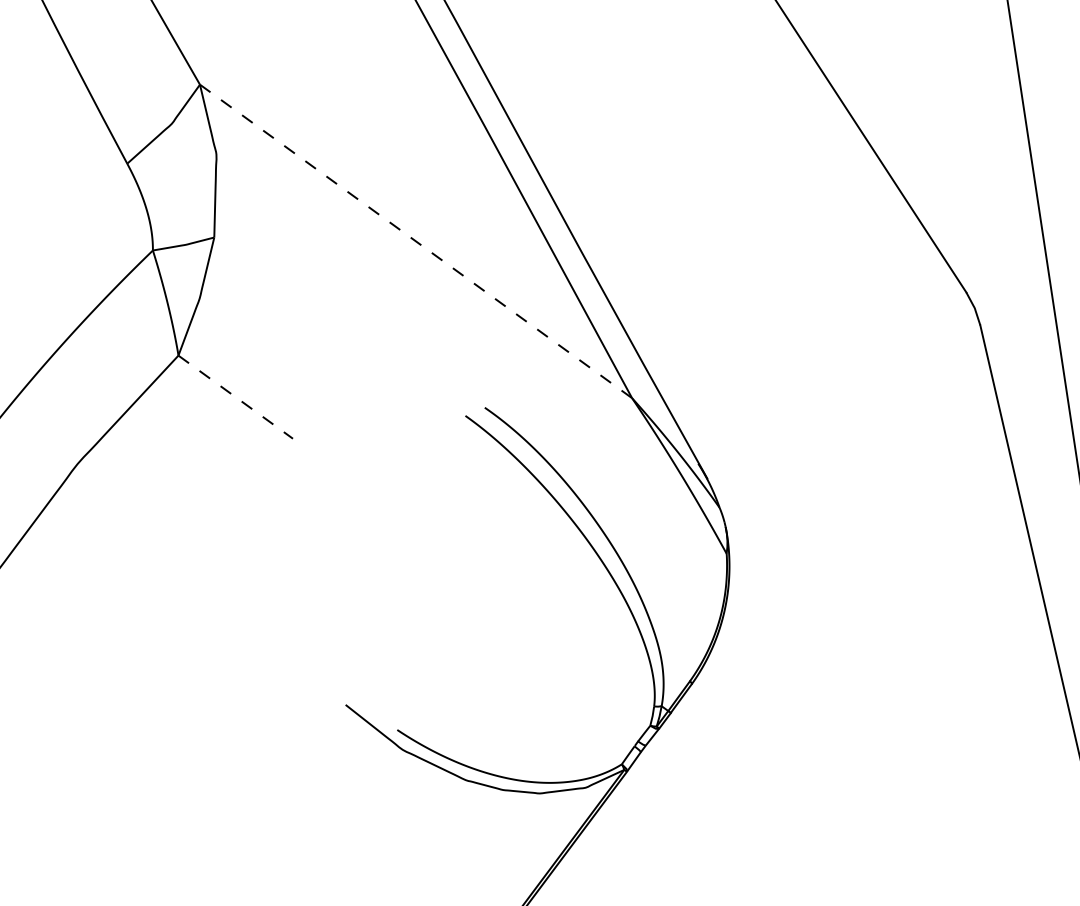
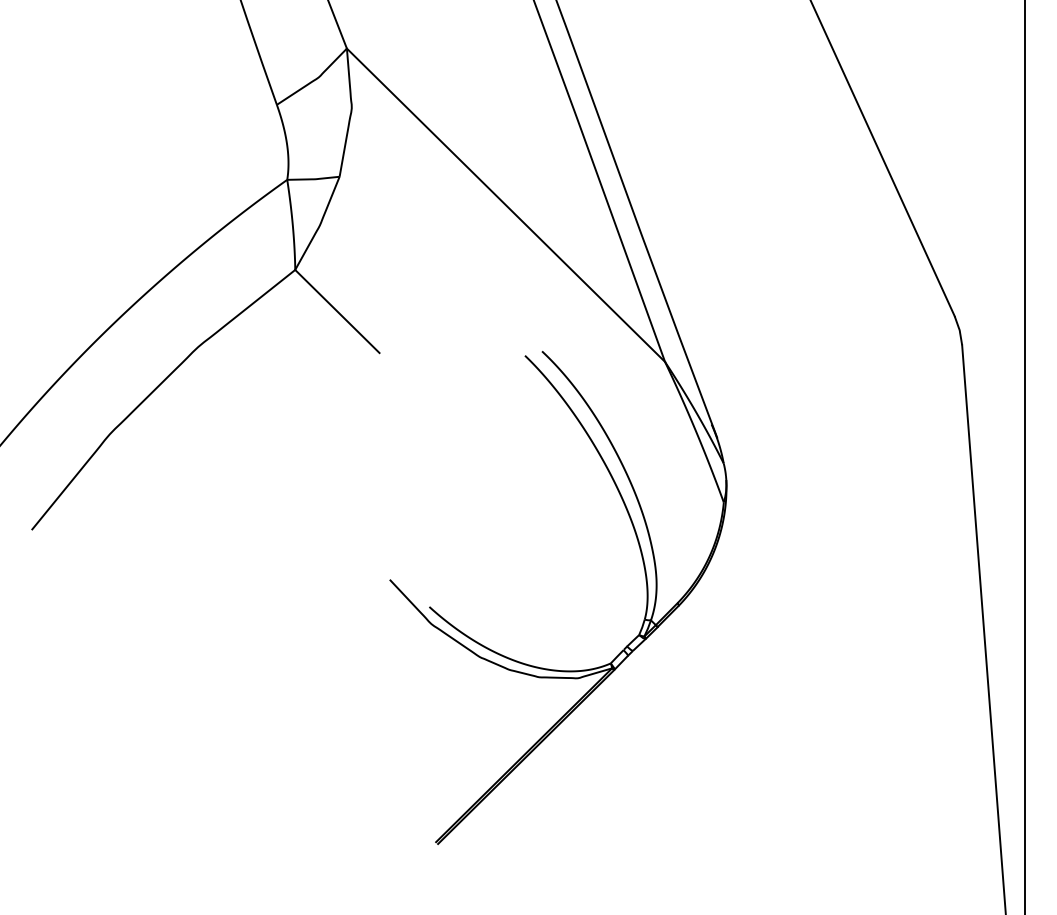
line: (415, 240) -> (505, 204), dashed -> solid
line: (235, 397) -> (337, 311), dashed -> solid

